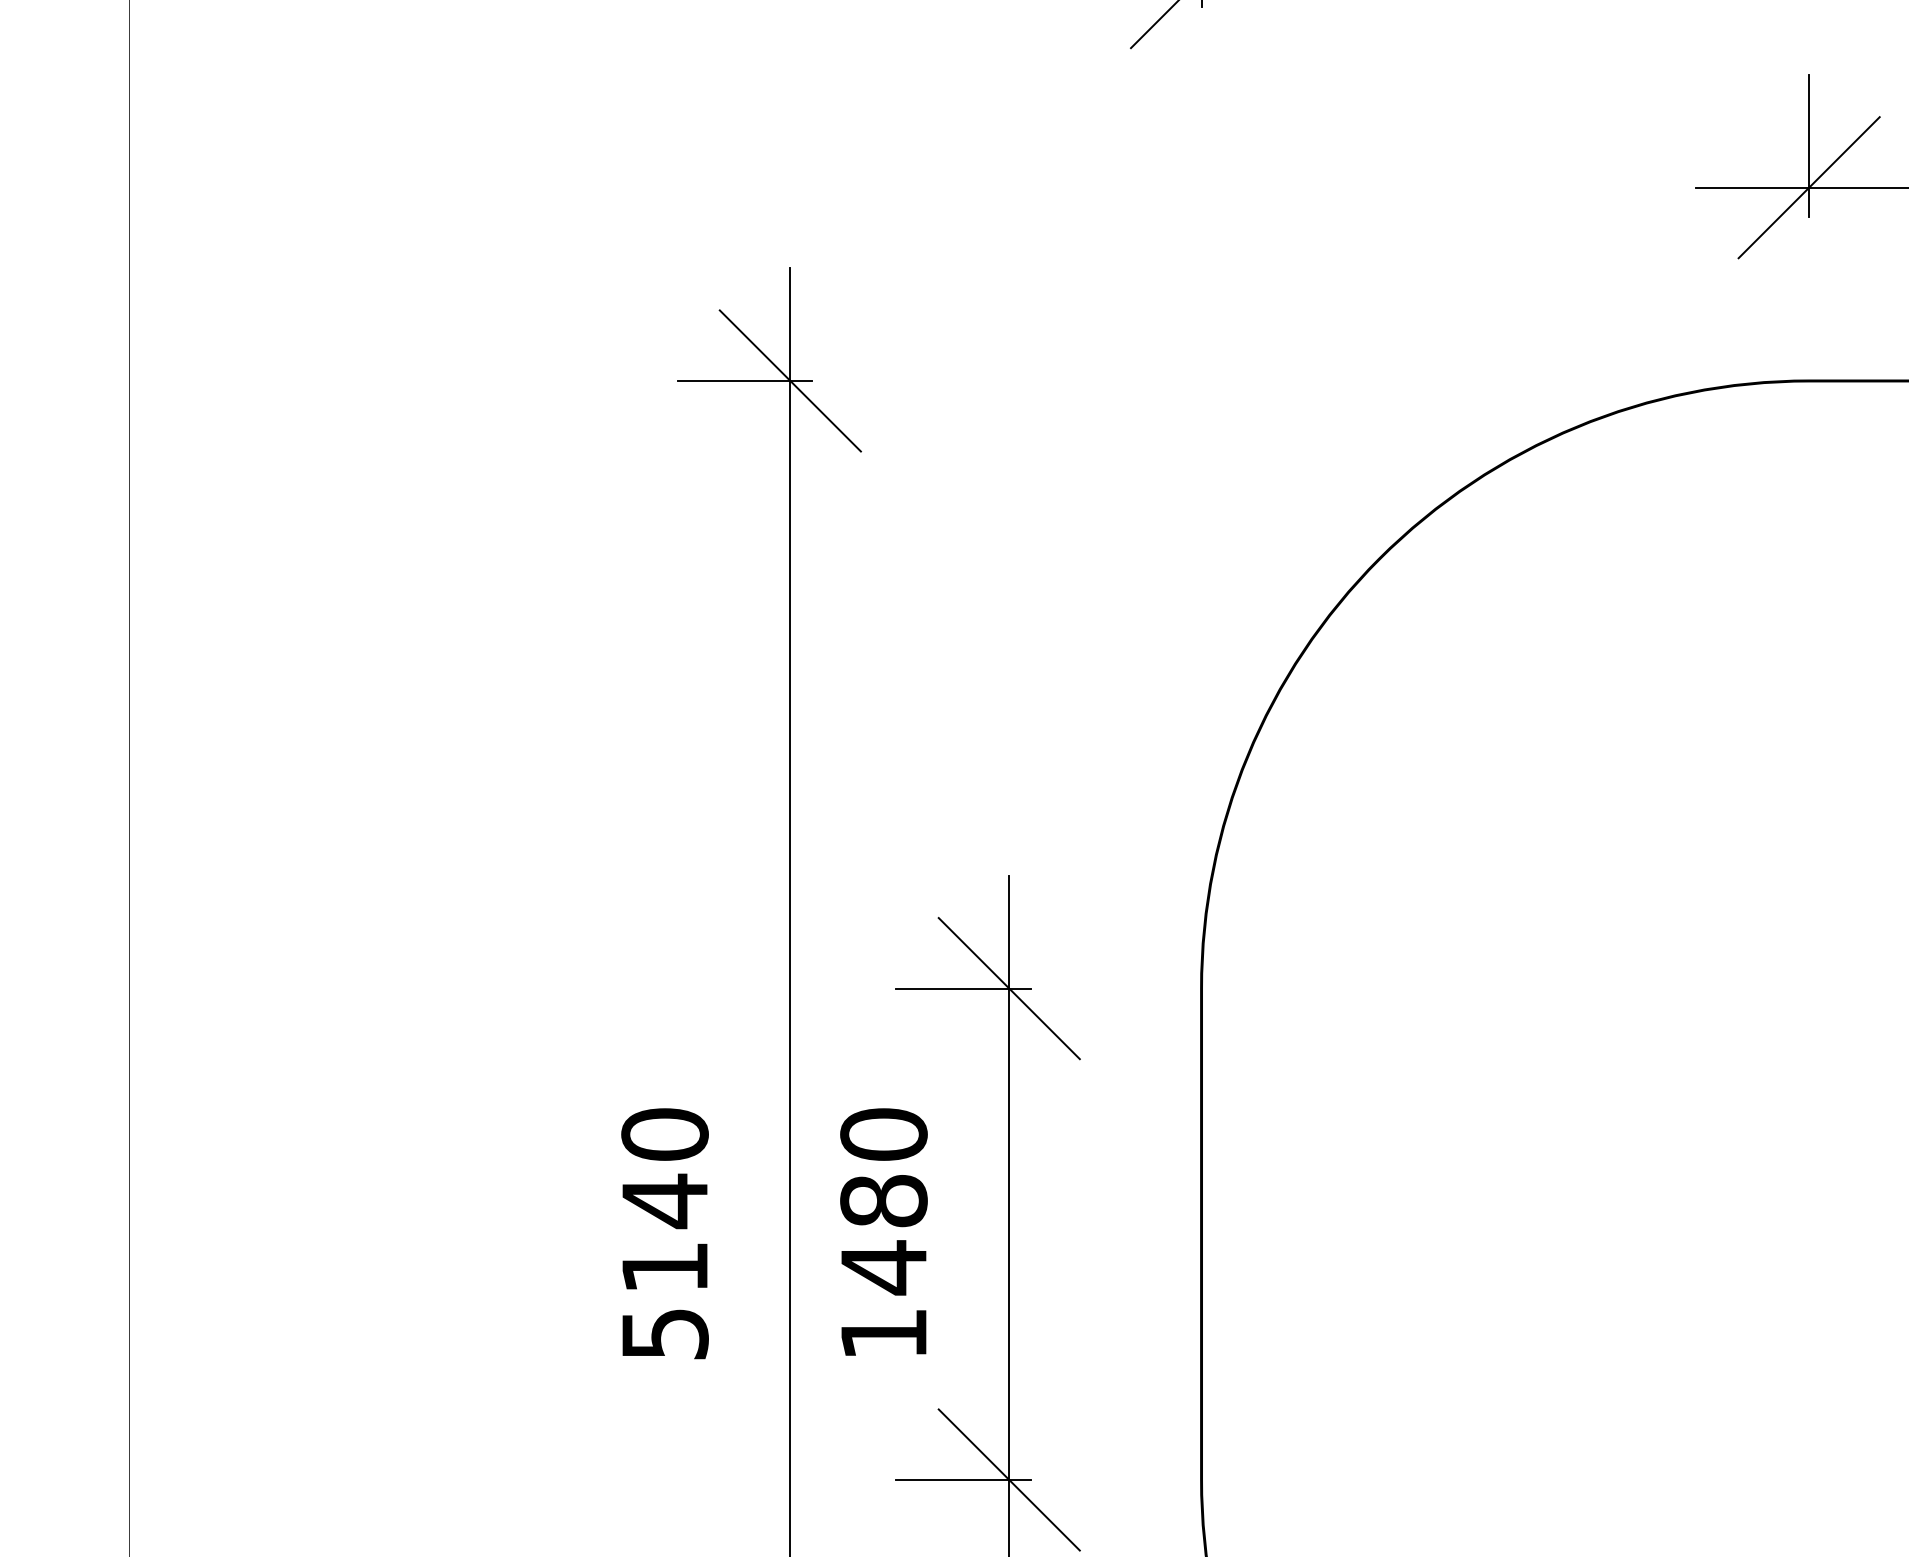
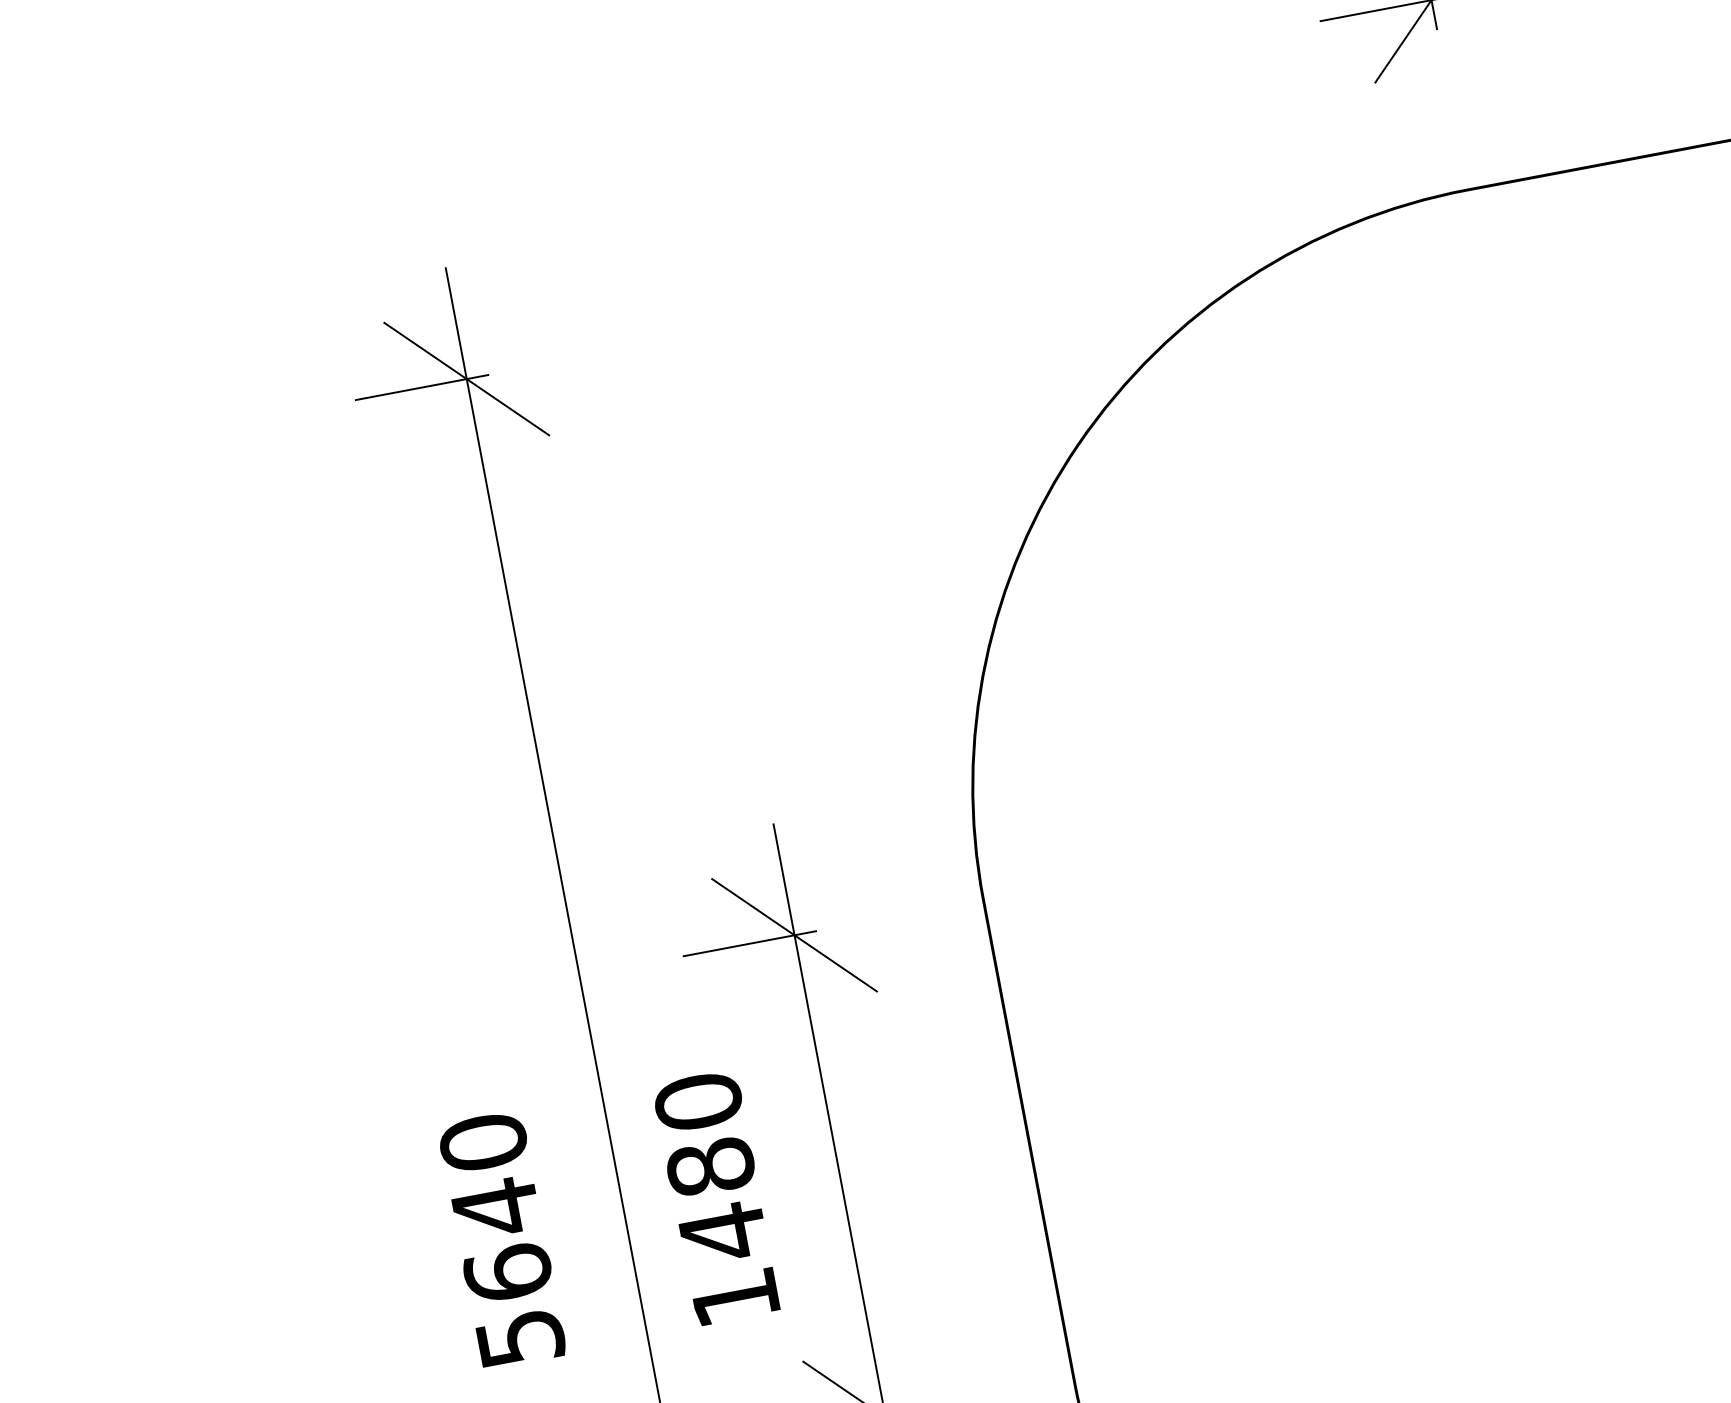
text: (664, 1266) -> (507, 1272), 5140 -> 5640

